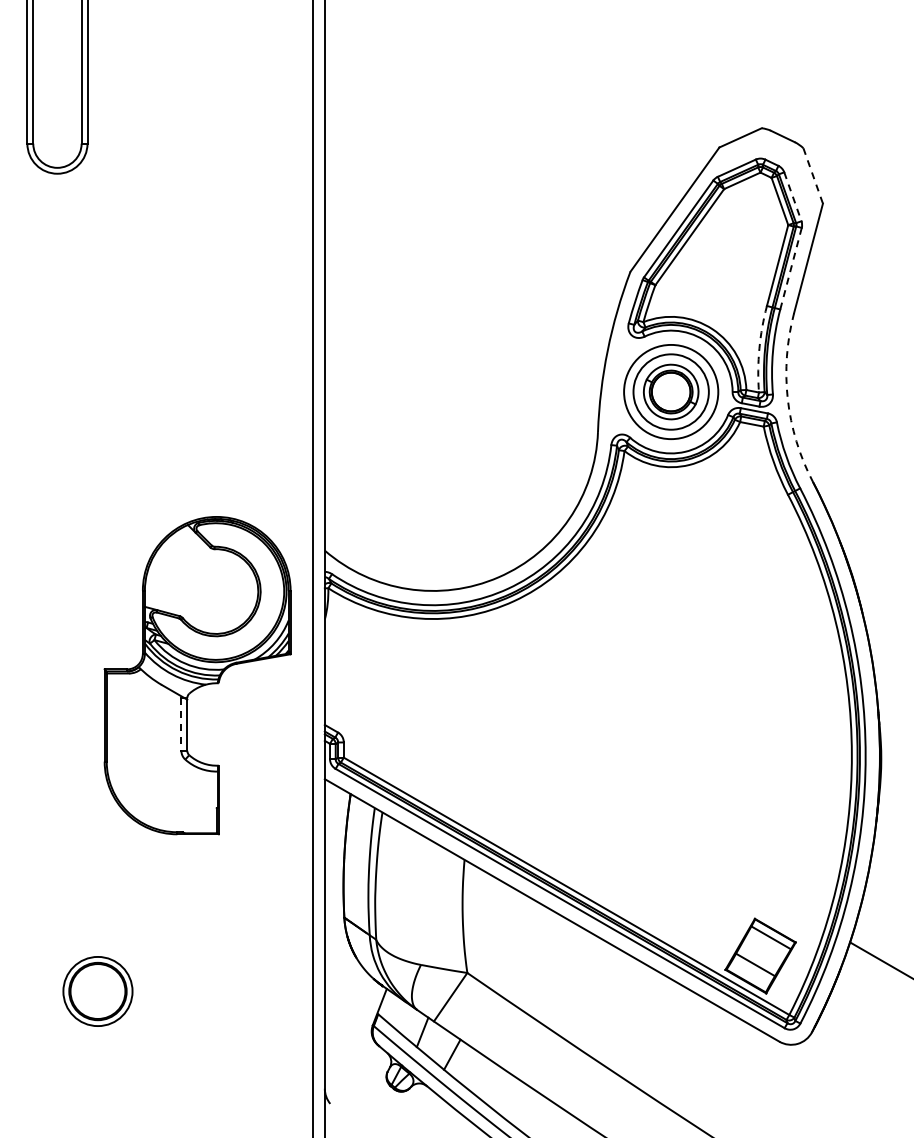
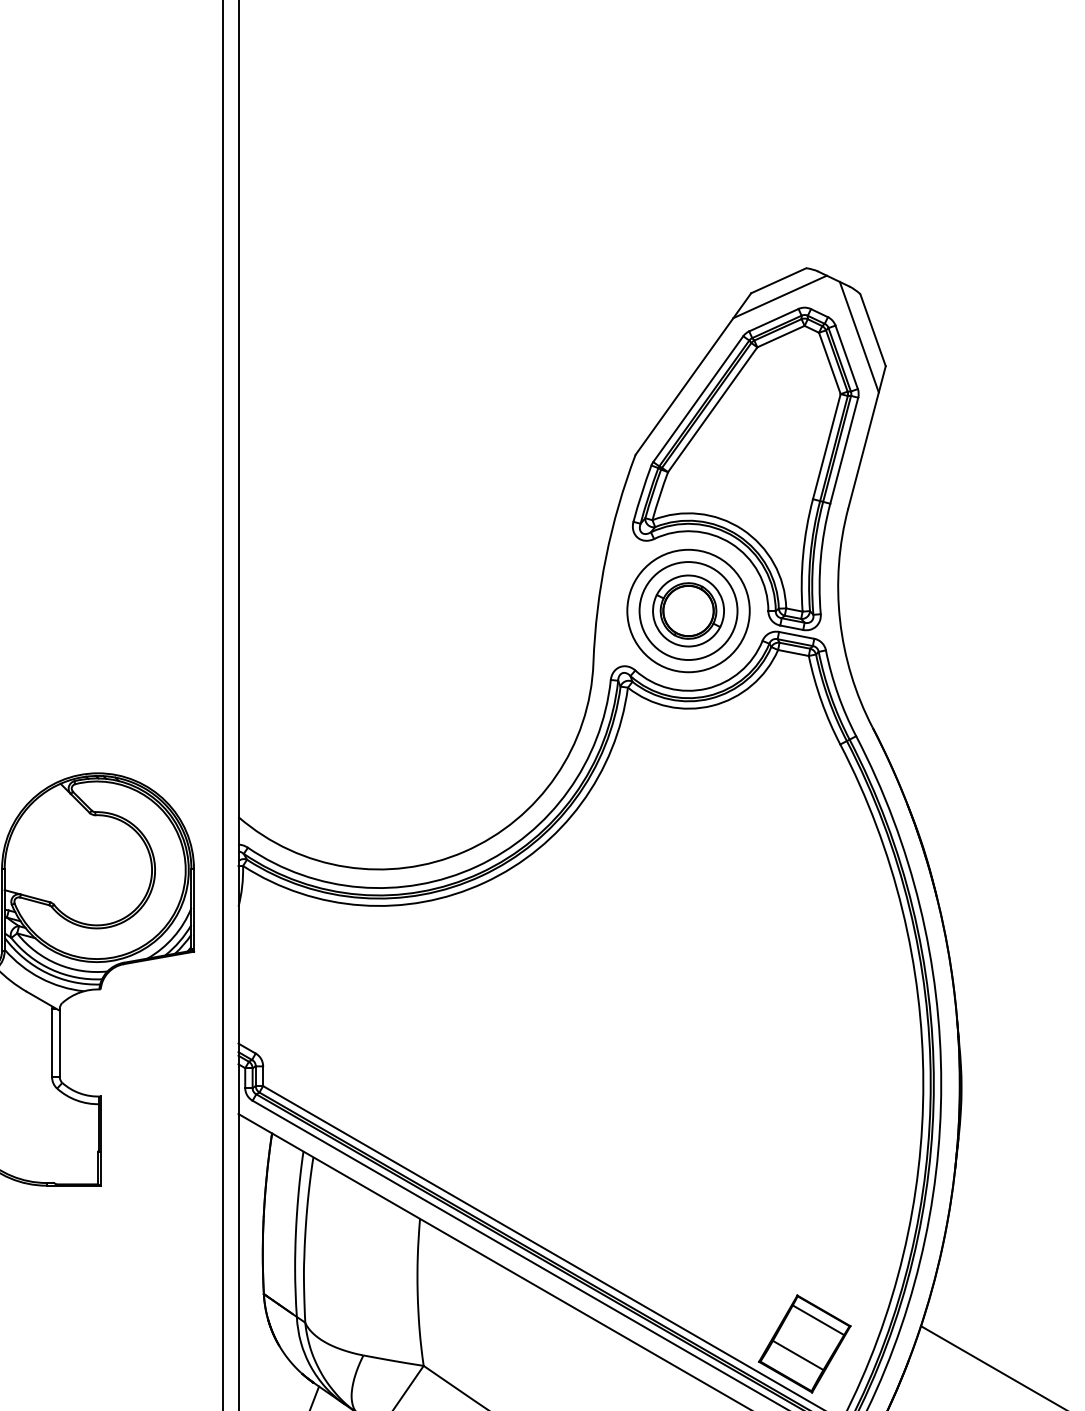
line: (741, 150) -> (779, 297), added
line: (813, 176) -> (873, 330), dashed -> solid
line: (802, 180) -> (859, 336), added
line: (792, 196) -> (846, 356), dashed -> solid
line: (790, 269) -> (843, 451), dashed -> solid
arc: (759, 348) -> (803, 554), dashed -> solid
arc: (787, 399) -> (839, 620), dashed -> solid
line: (181, 724) -> (52, 1043), dashed -> solid

